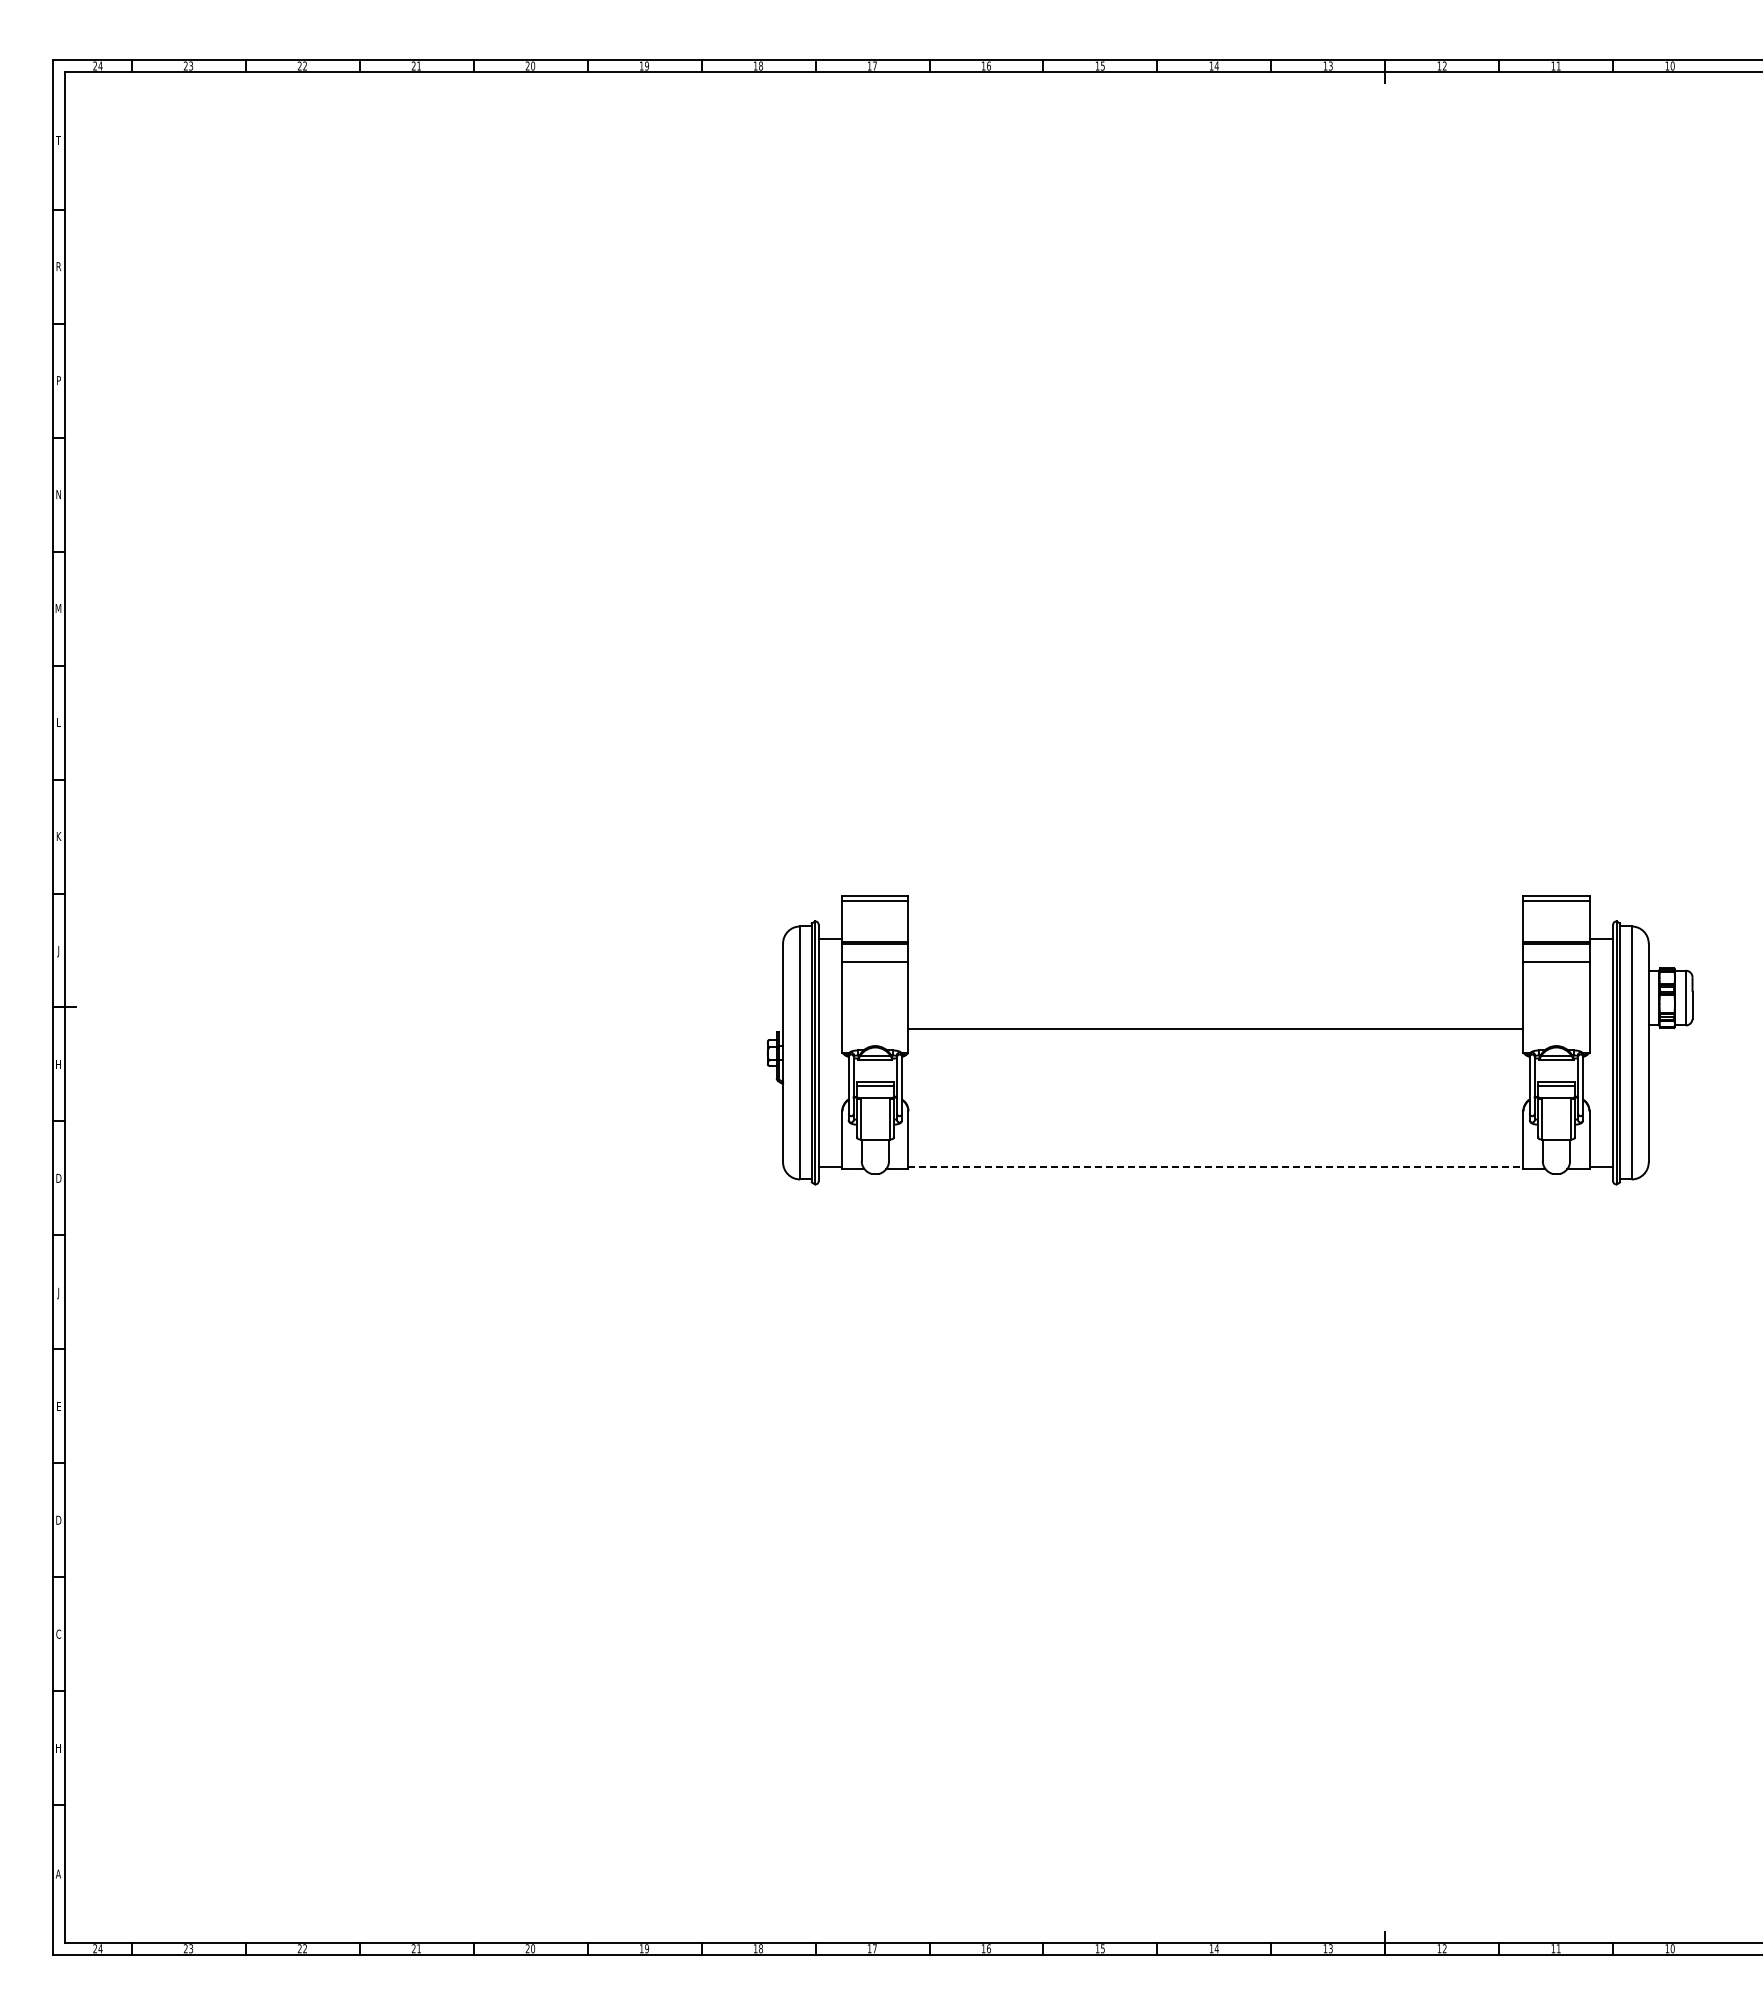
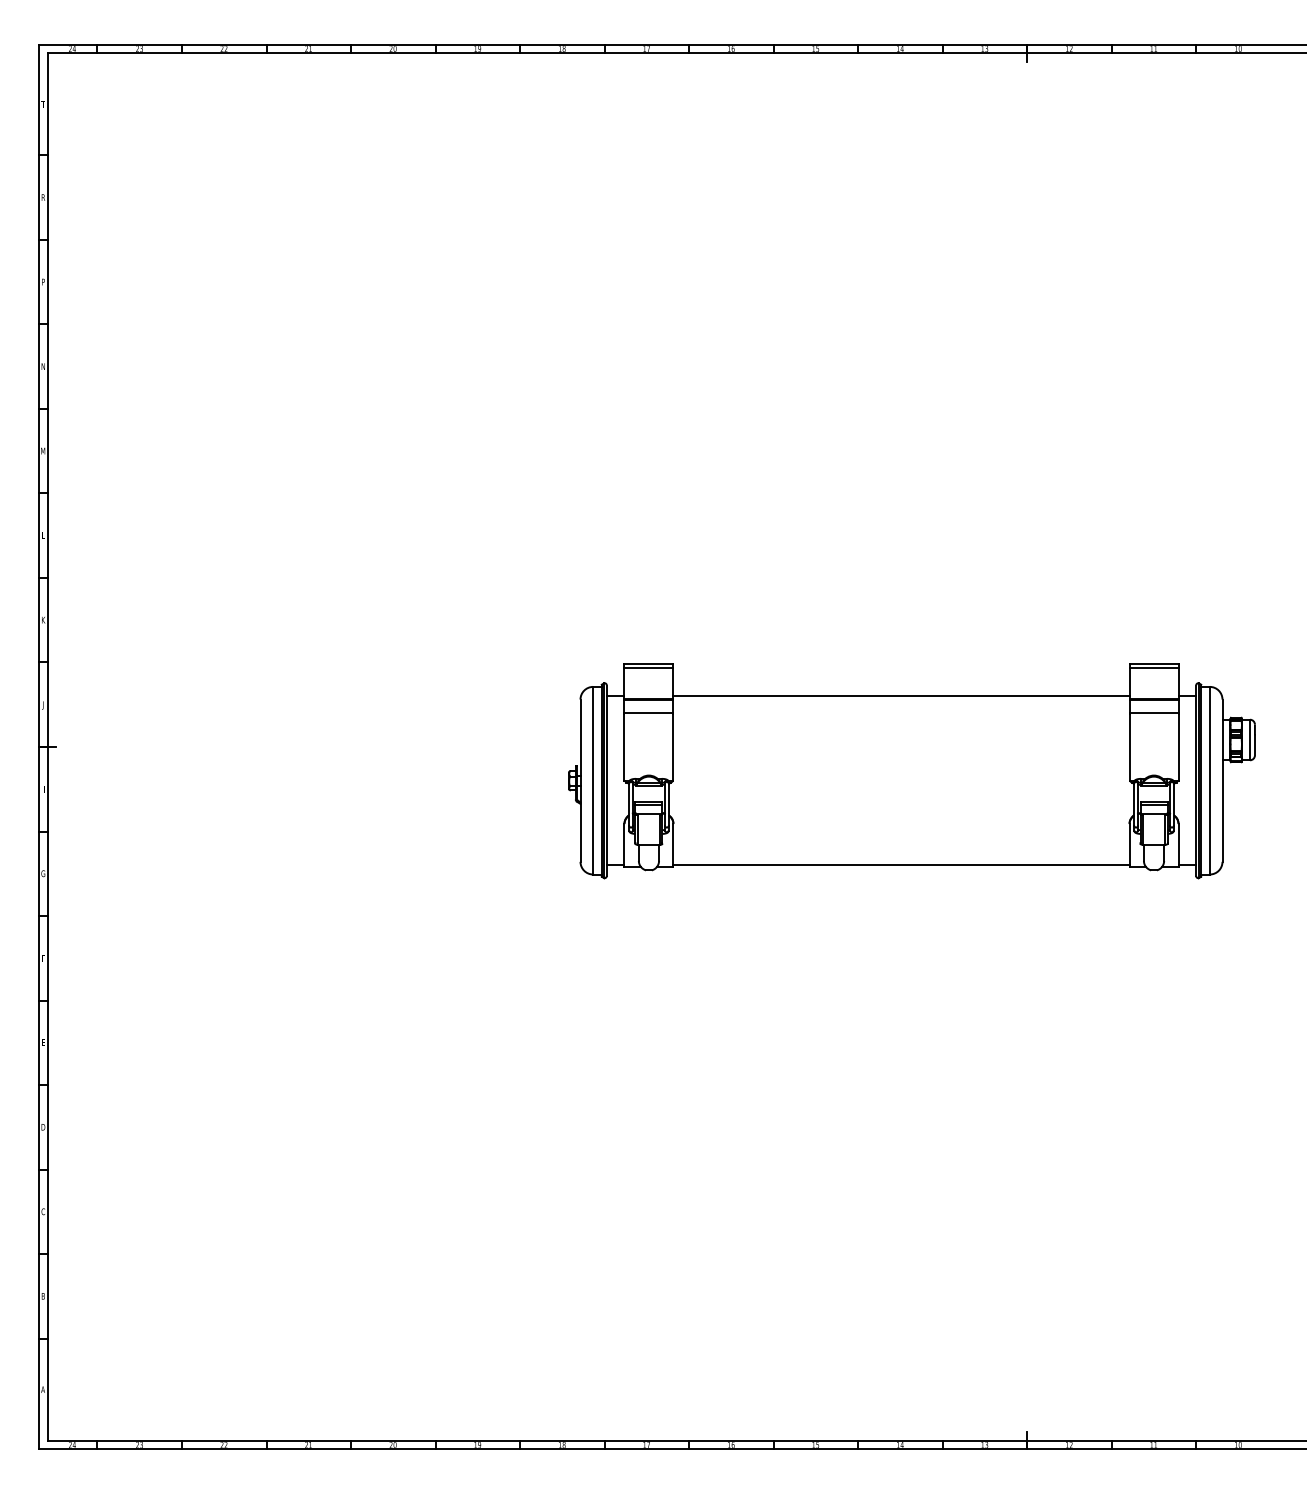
line: (1215, 1029) -> (901, 696), moved
line: (1216, 1166) -> (901, 864), dashed -> solid
text: (58, 1177) -> (43, 873), D -> G
text: (58, 1293) -> (43, 959), J -> F
text: (58, 1747) -> (43, 1295), H -> B

